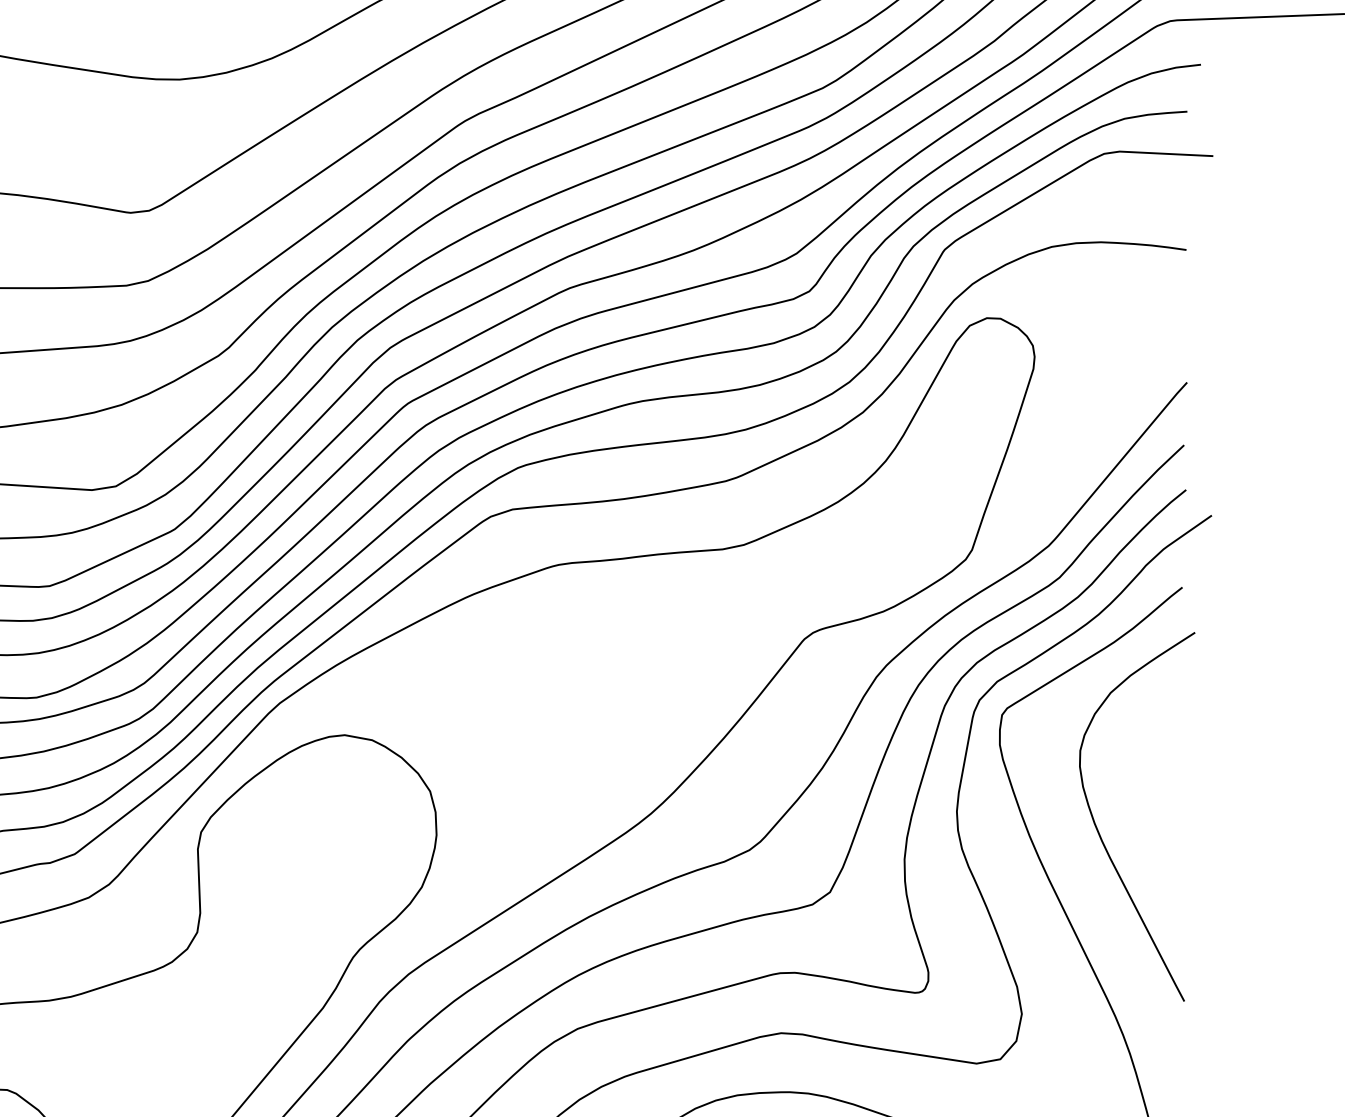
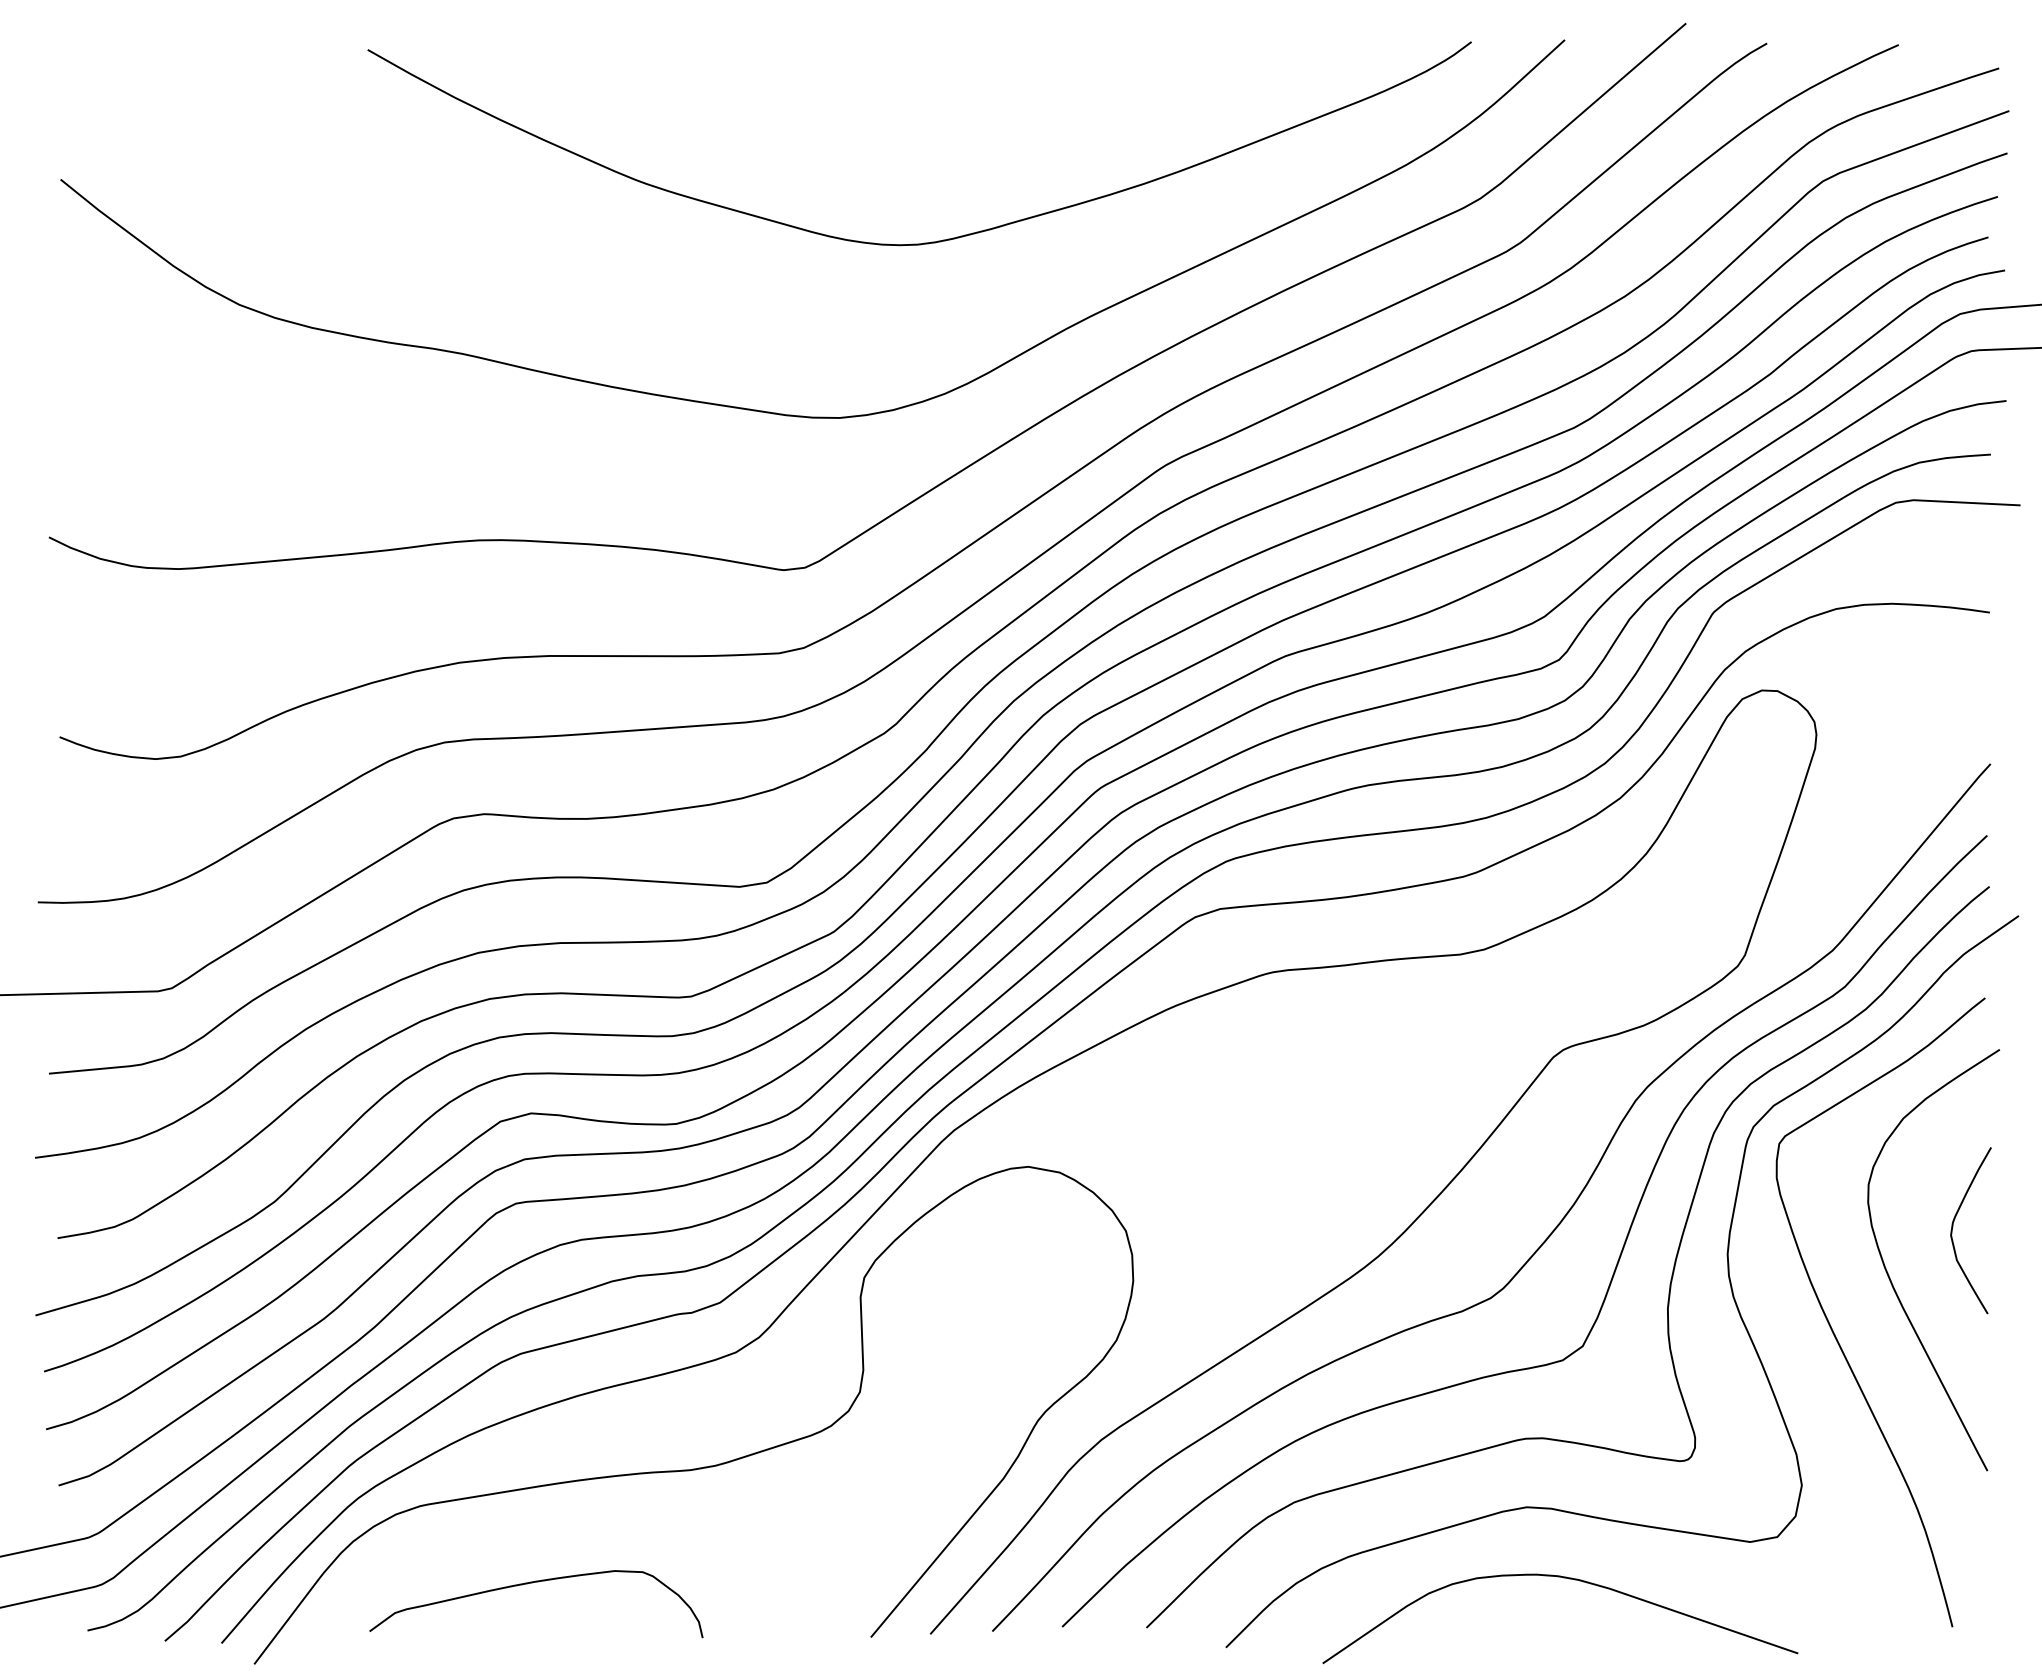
curve: (1154, 788) -> (1953, 1227), added

